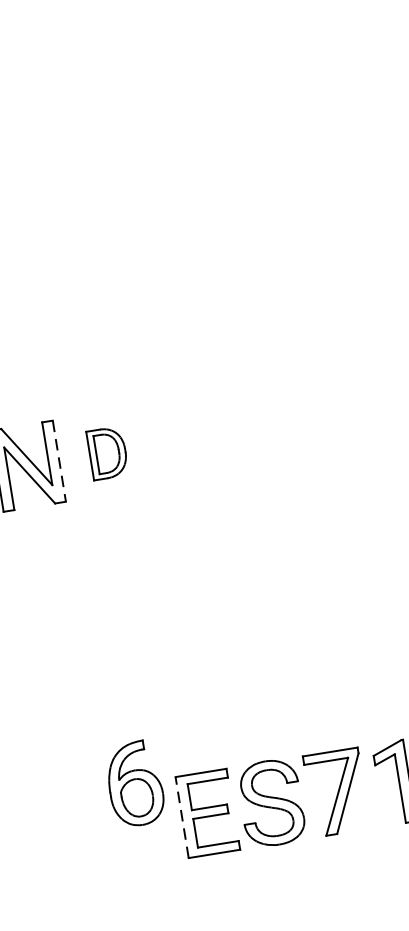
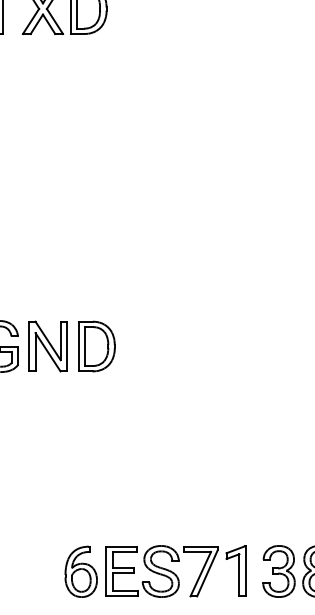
part: (107, 453) -> (96, 346), size x1.67
line: (59, 460) -> (67, 346), dashed -> solid
part: (133, 783) -> (80, 571), moved
line: (182, 817) -> (106, 571), dashed -> solid

